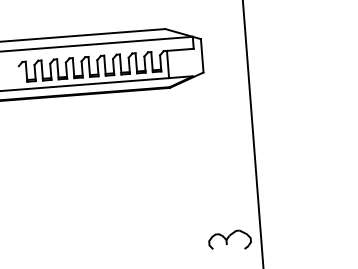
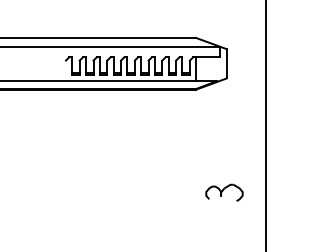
part: (230, 240) -> (224, 192), moved

